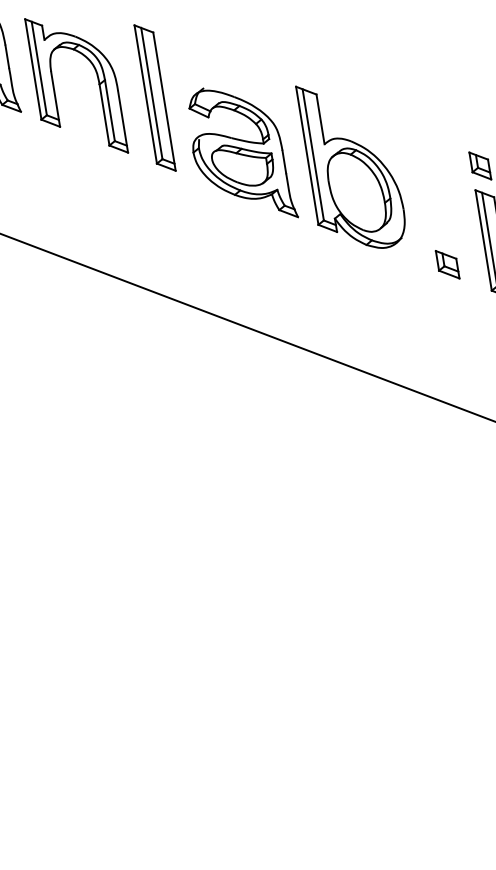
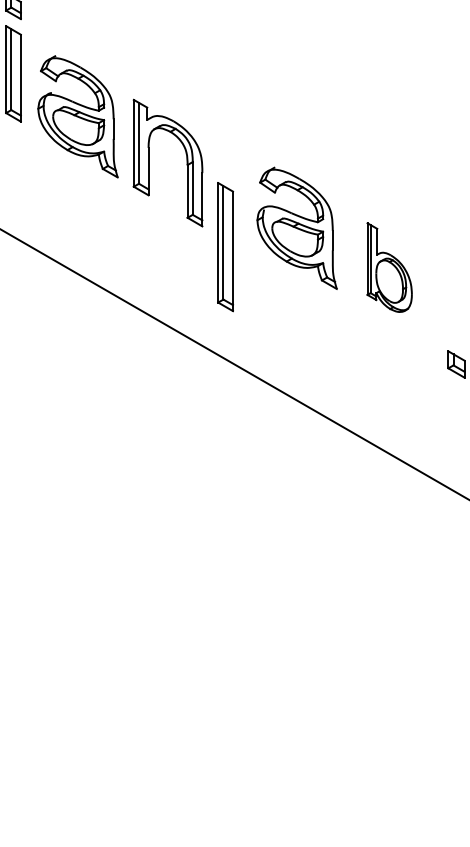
part: (155, 98) -> (225, 247), moved
part: (239, 153) -> (296, 227), moved
part: (352, 165) -> (389, 267), size x0.6

